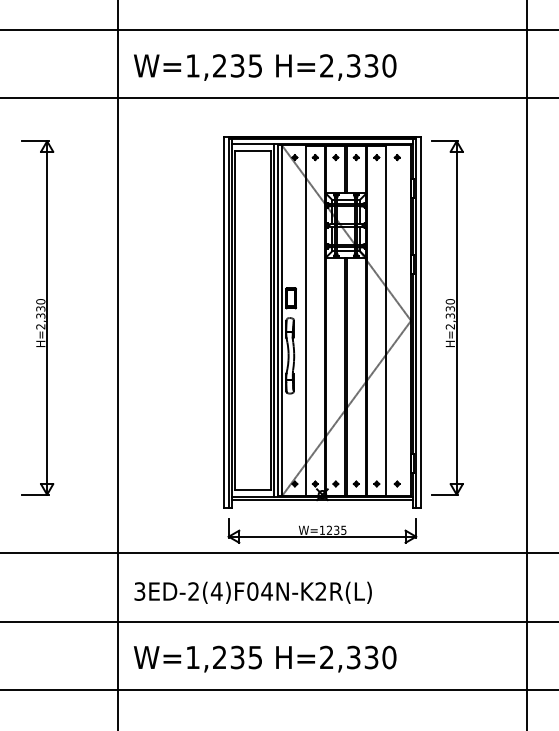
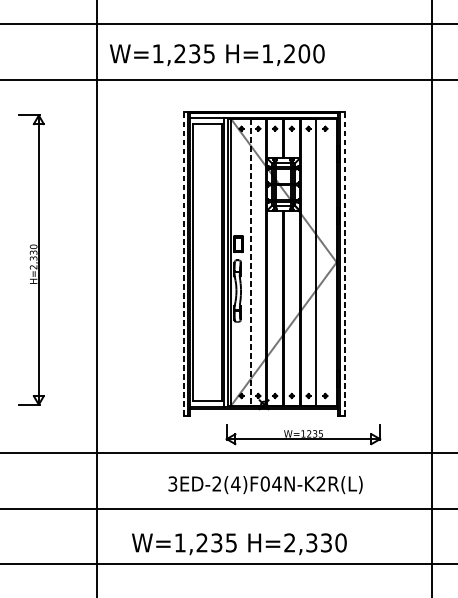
text: (349, 65) -> (286, 53), H=2,330 -> H=1,200
part: (447, 317) -> (366, 259), removed
line: (305, 321) -> (250, 262), solid -> dashed
line: (224, 322) -> (183, 263), solid -> dashed
line: (420, 322) -> (344, 263), solid -> dashed
part: (322, 530) -> (303, 434), moved
text: (252, 592) -> (265, 484), moved
text: (264, 658) -> (238, 543), moved

